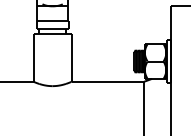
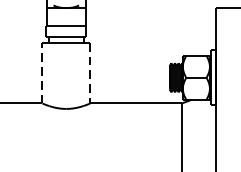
line: (33, 57) -> (42, 72), solid -> dashed
line: (71, 58) -> (90, 73), solid -> dashed

